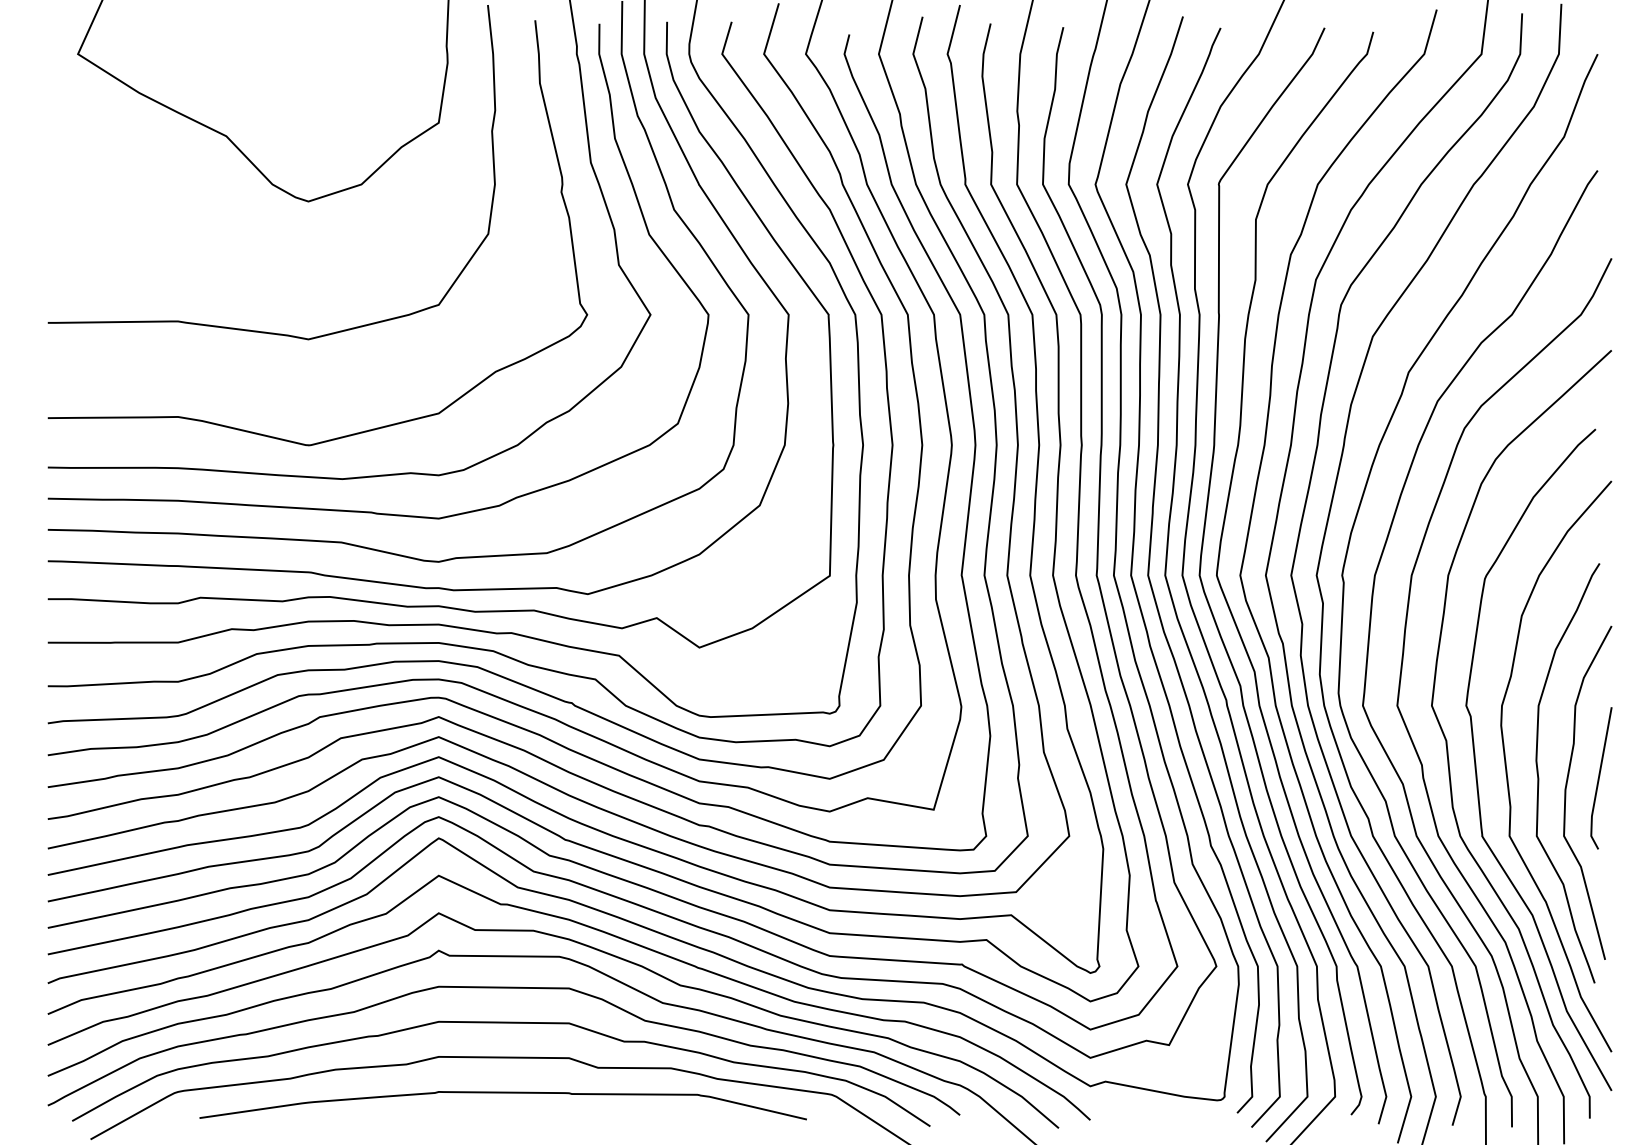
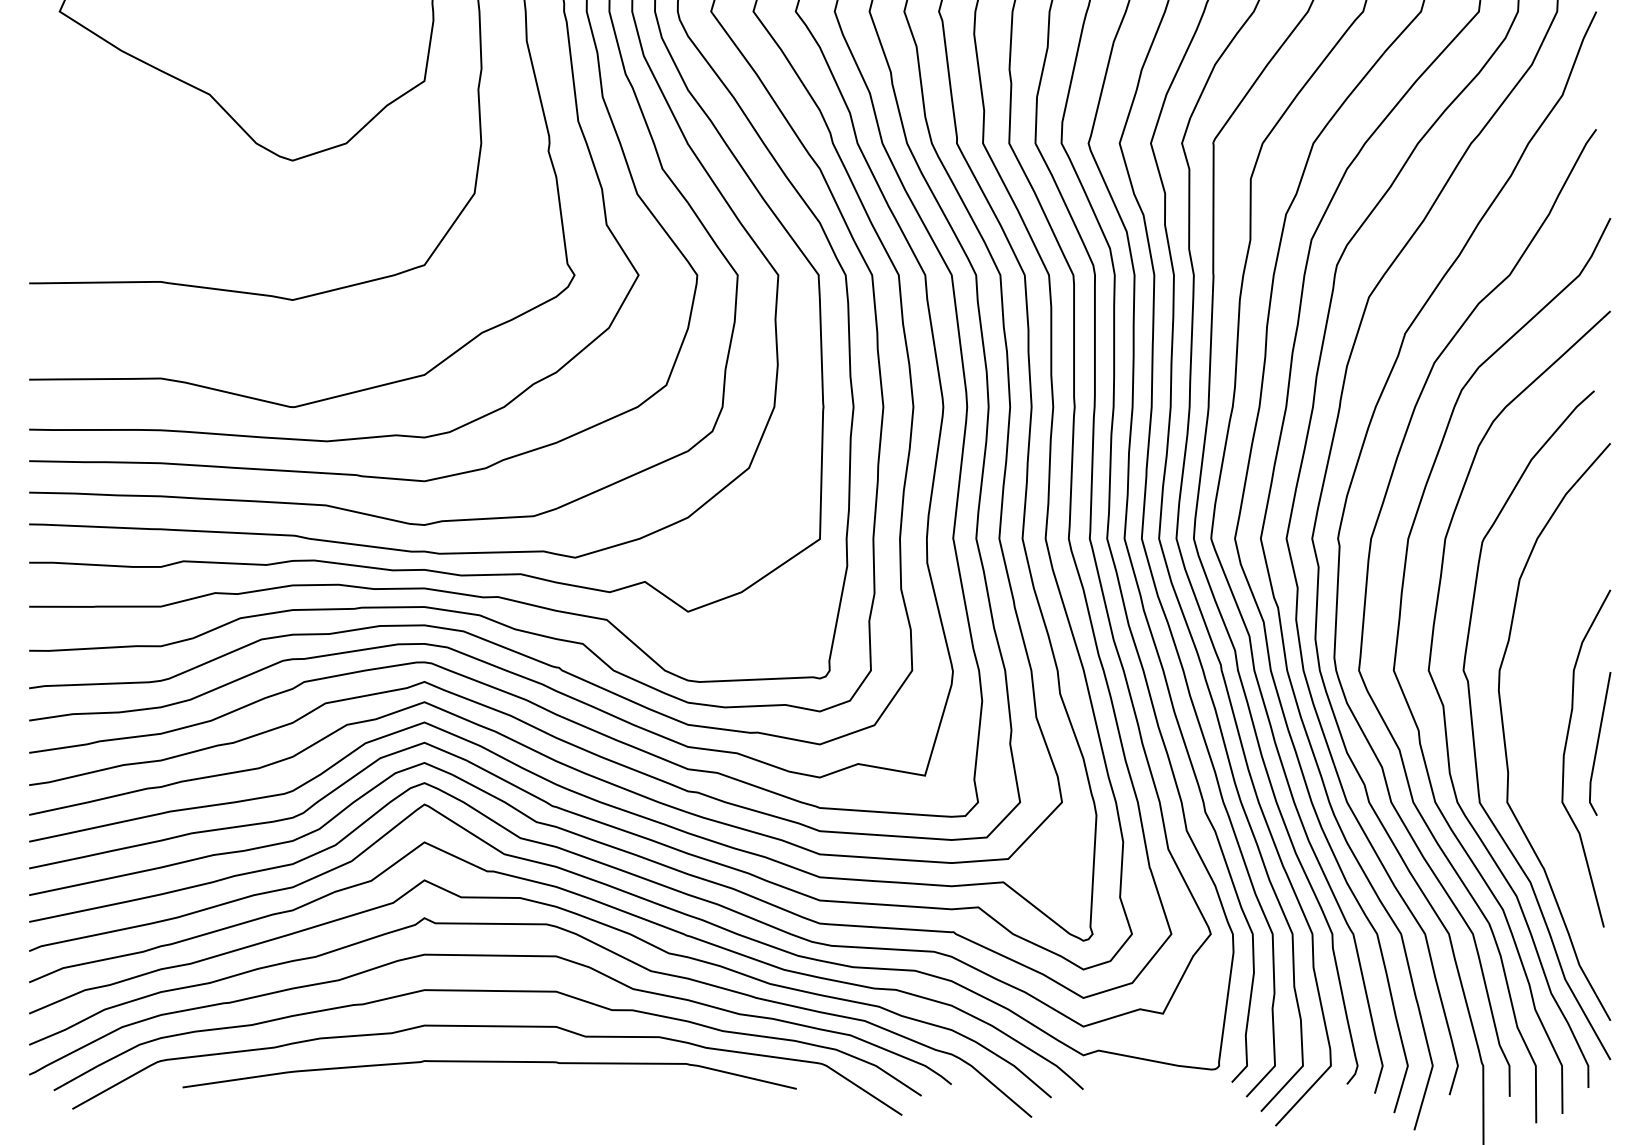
curve: (1539, 777) -> (1537, 743), removed

